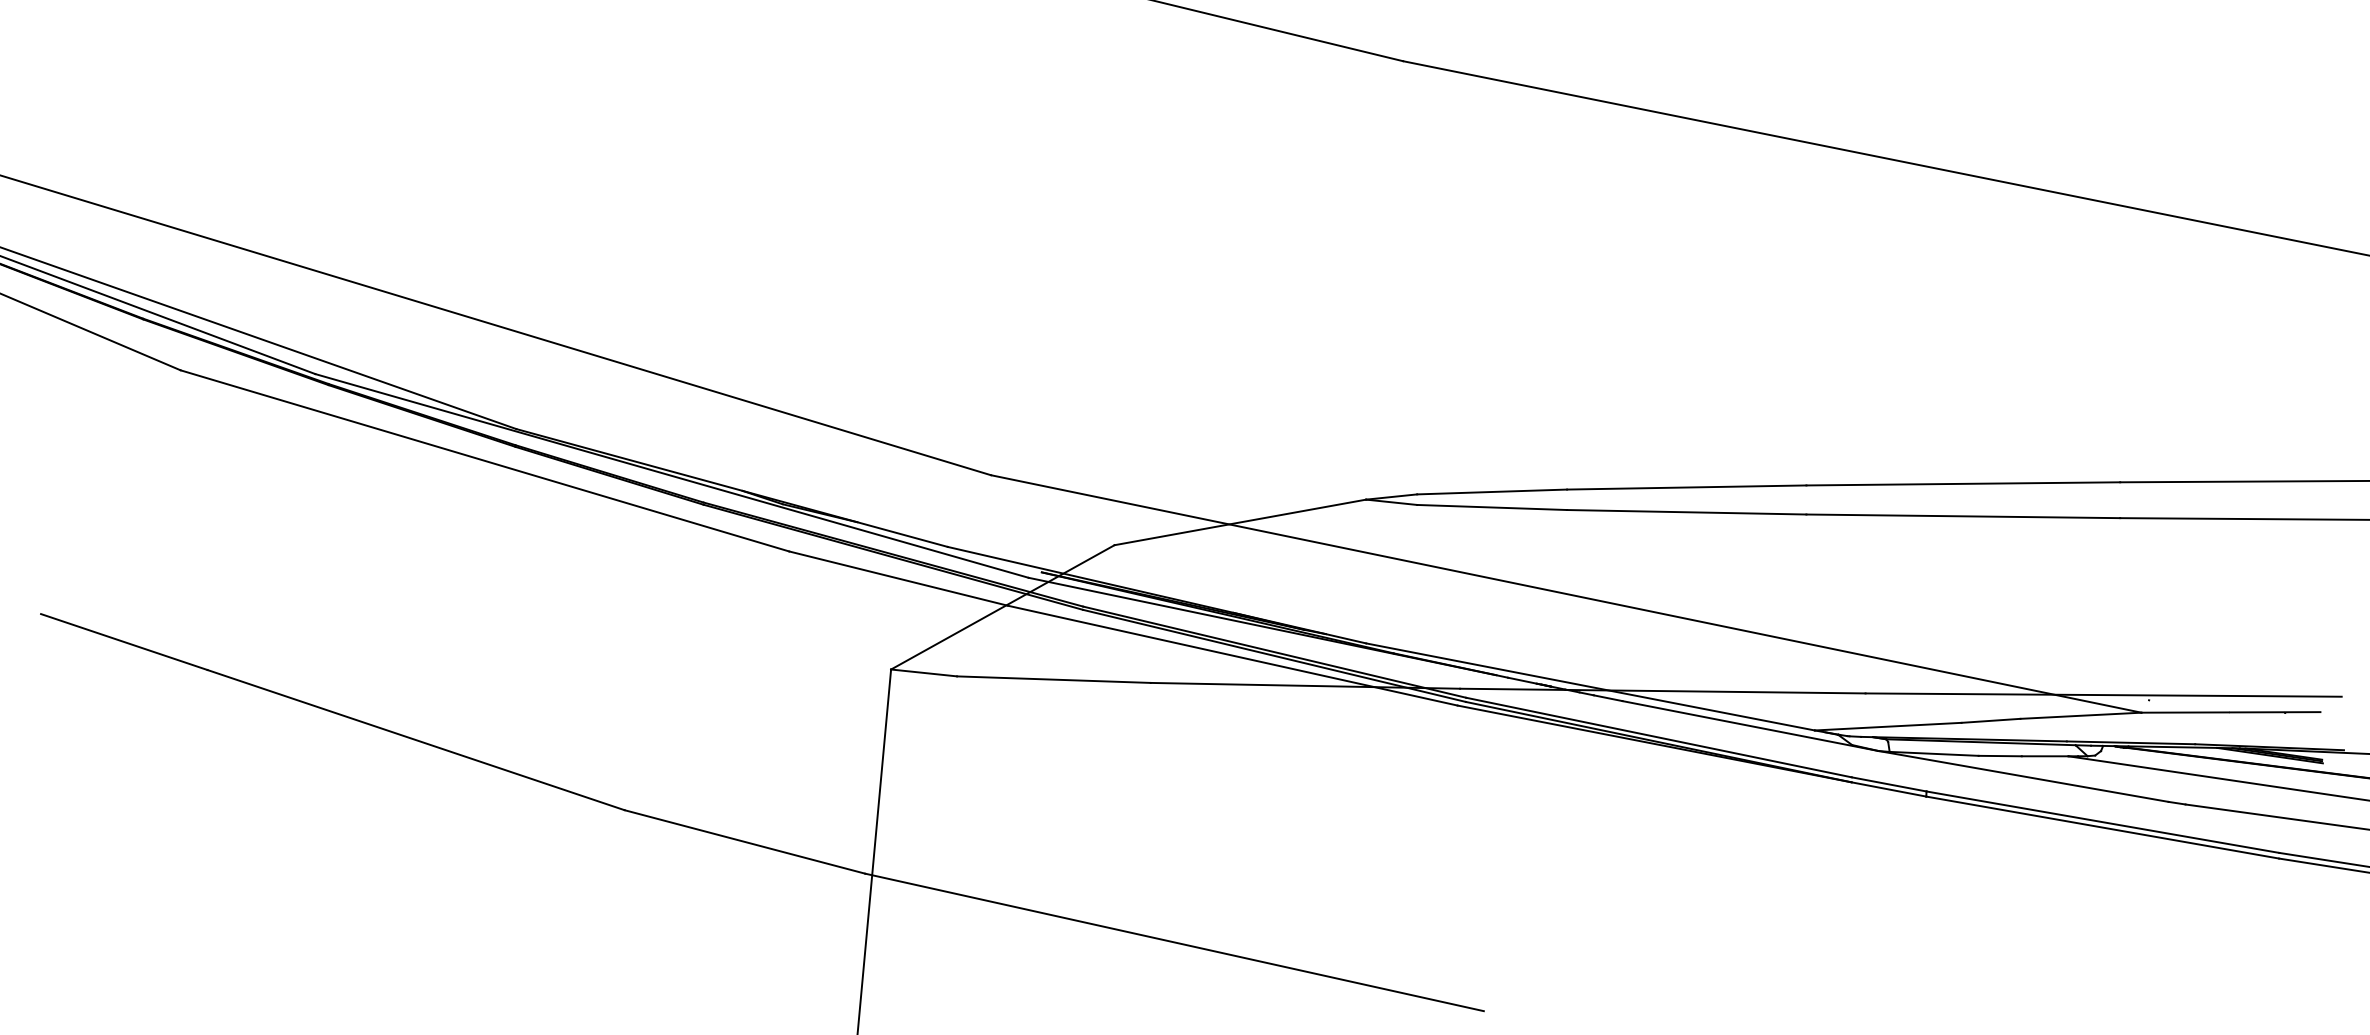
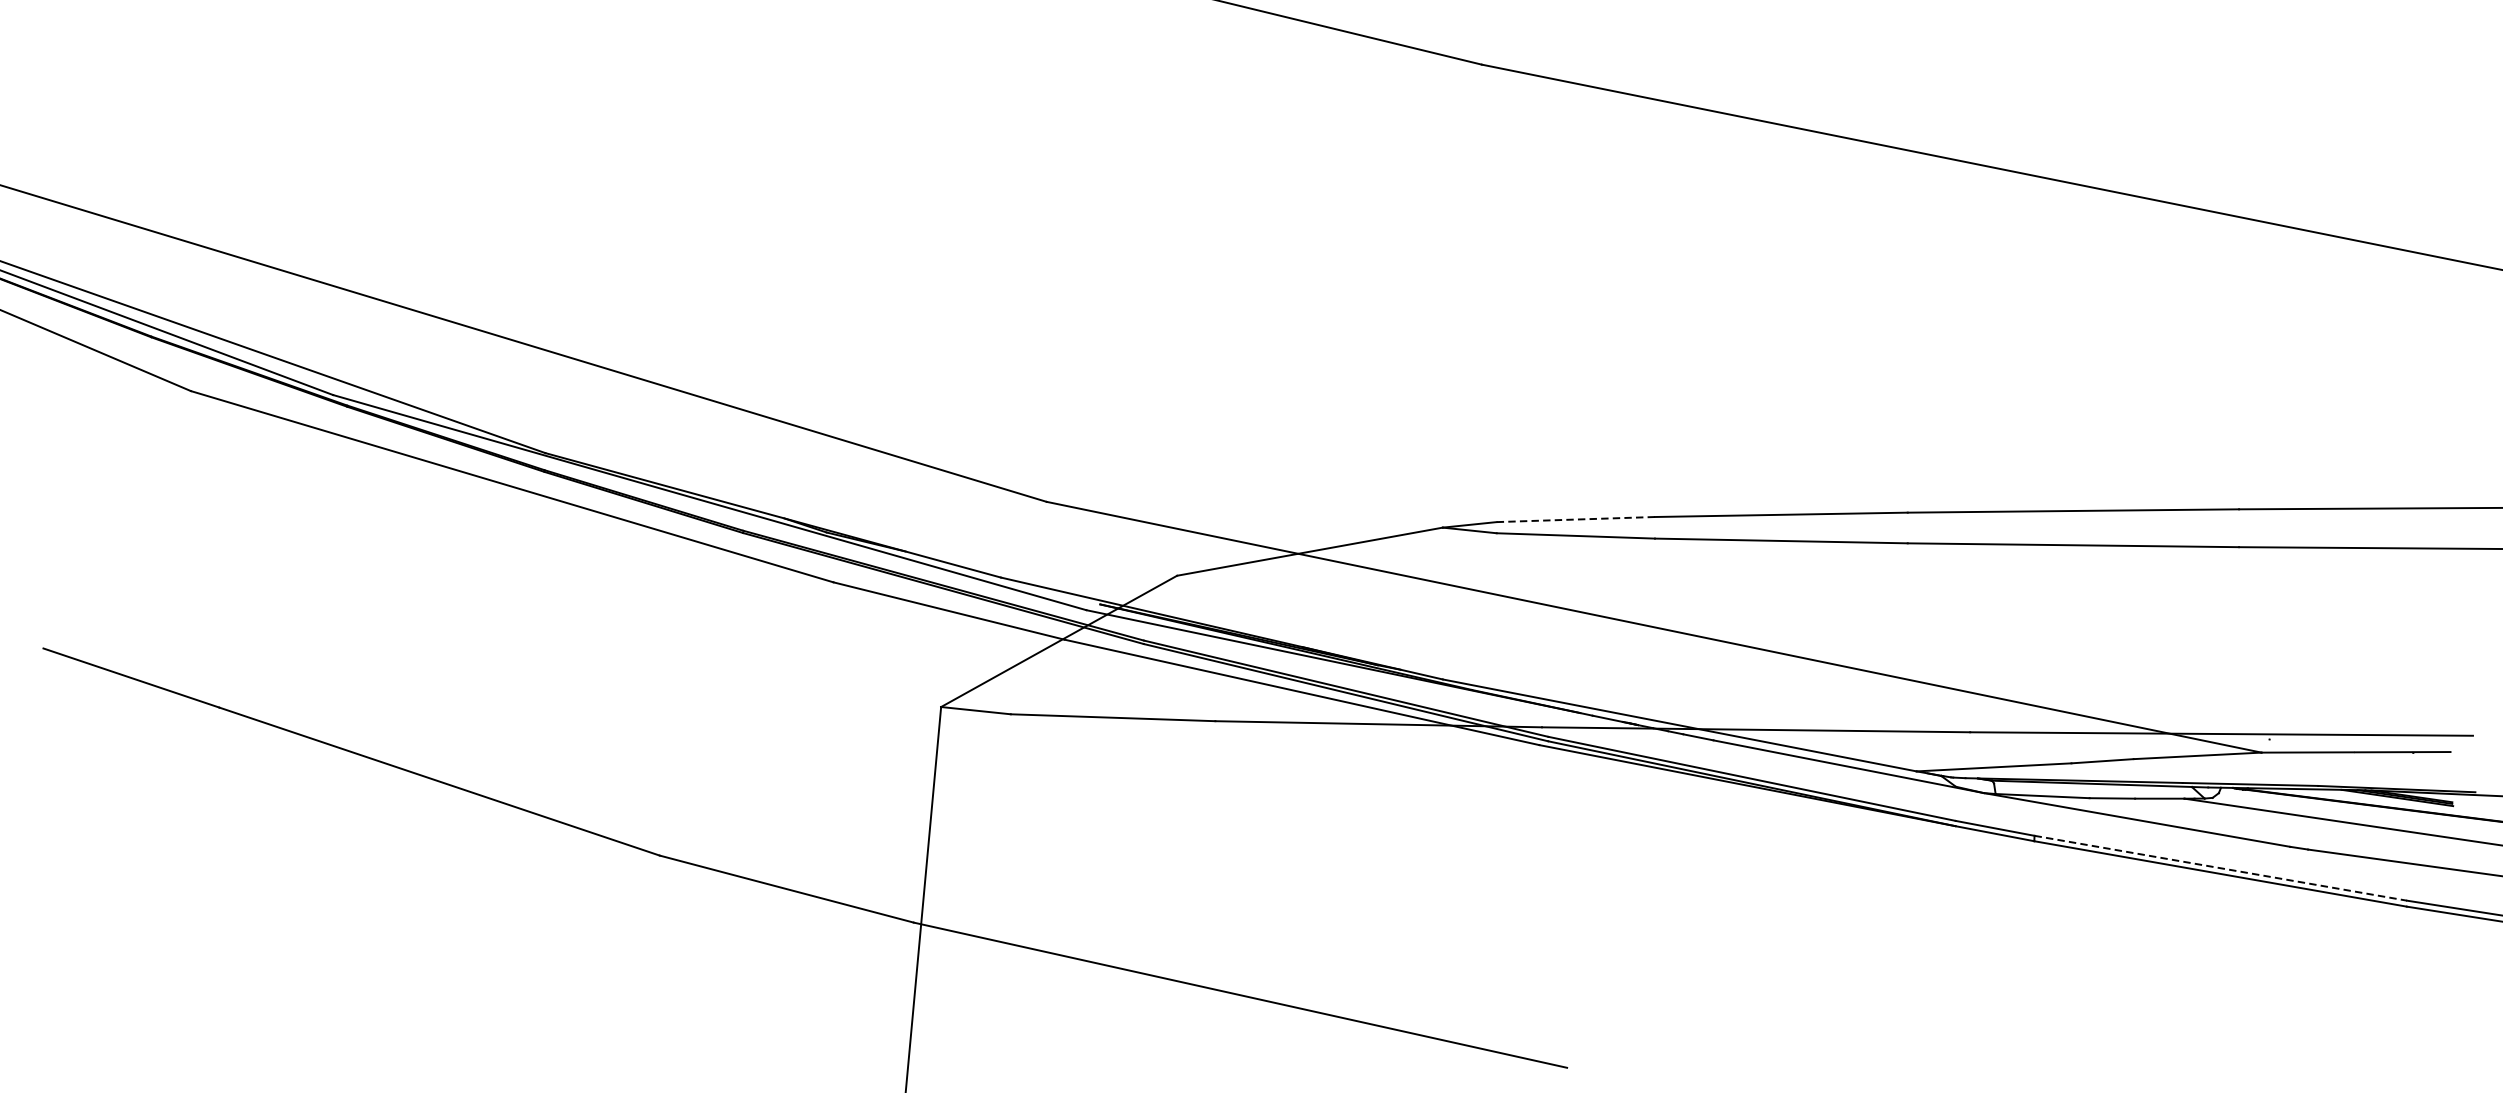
line: (1492, 491) -> (1576, 519), solid -> dashed
line: (2103, 822) -> (2221, 868), solid -> dashed

